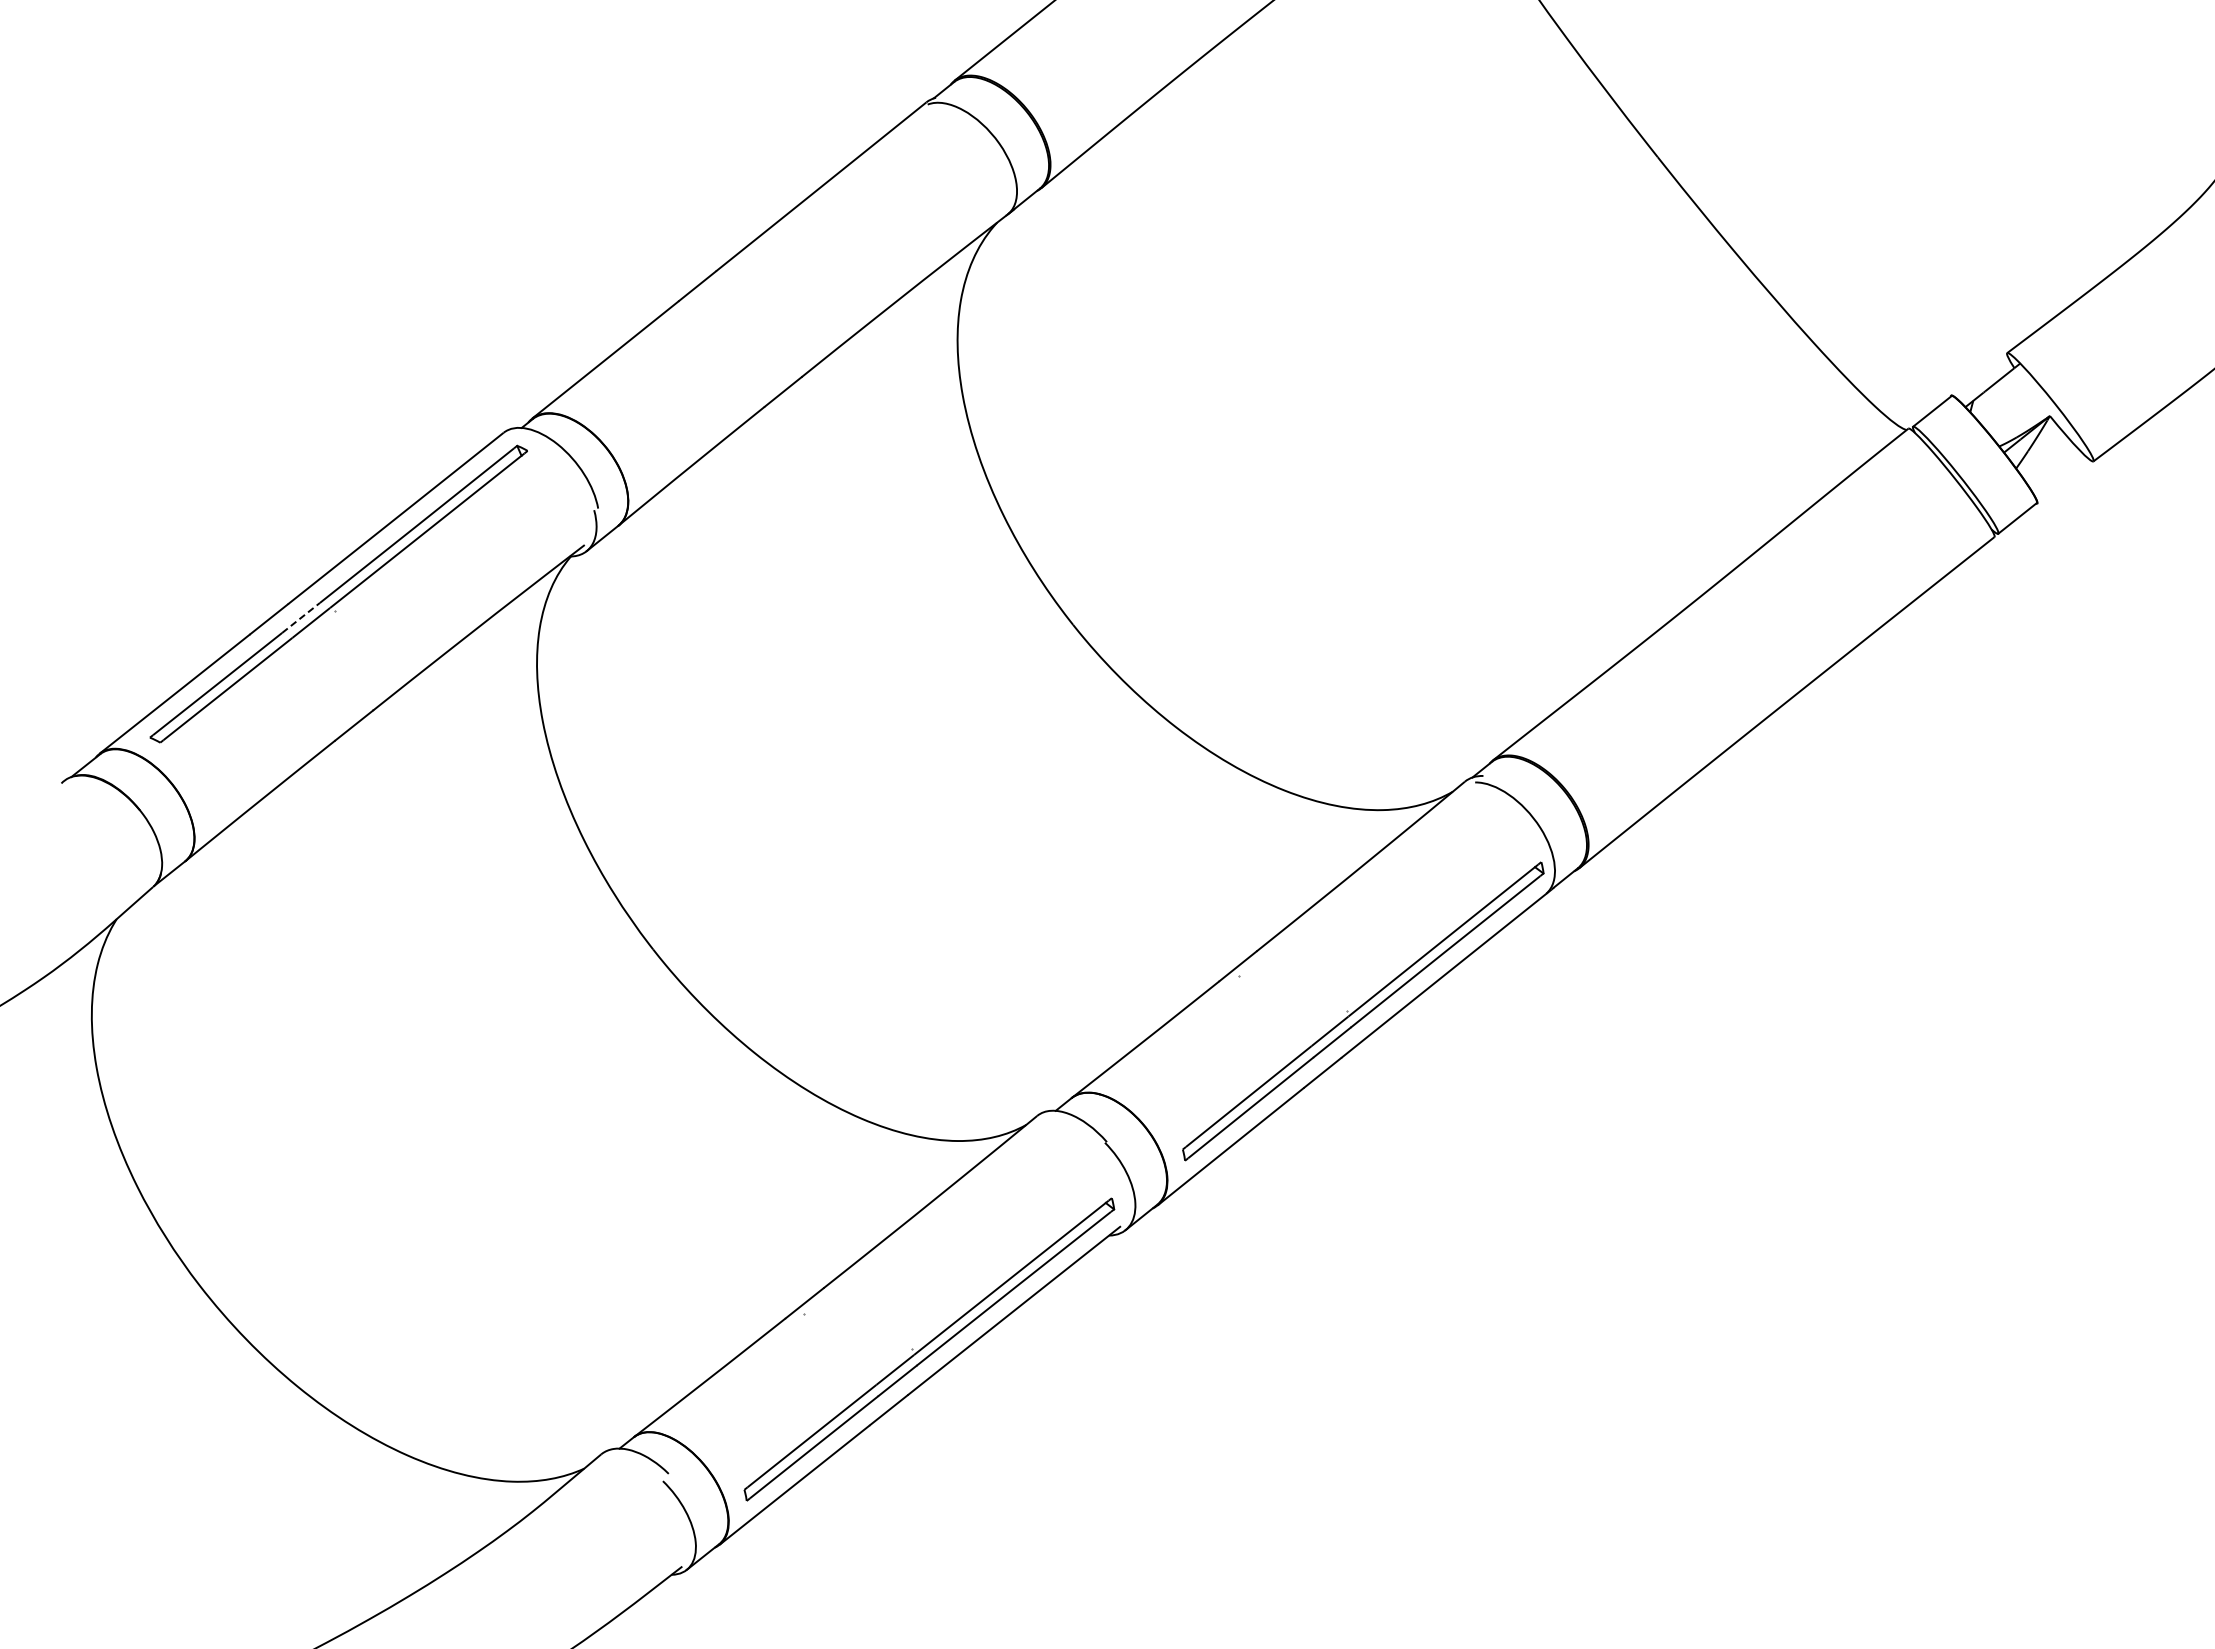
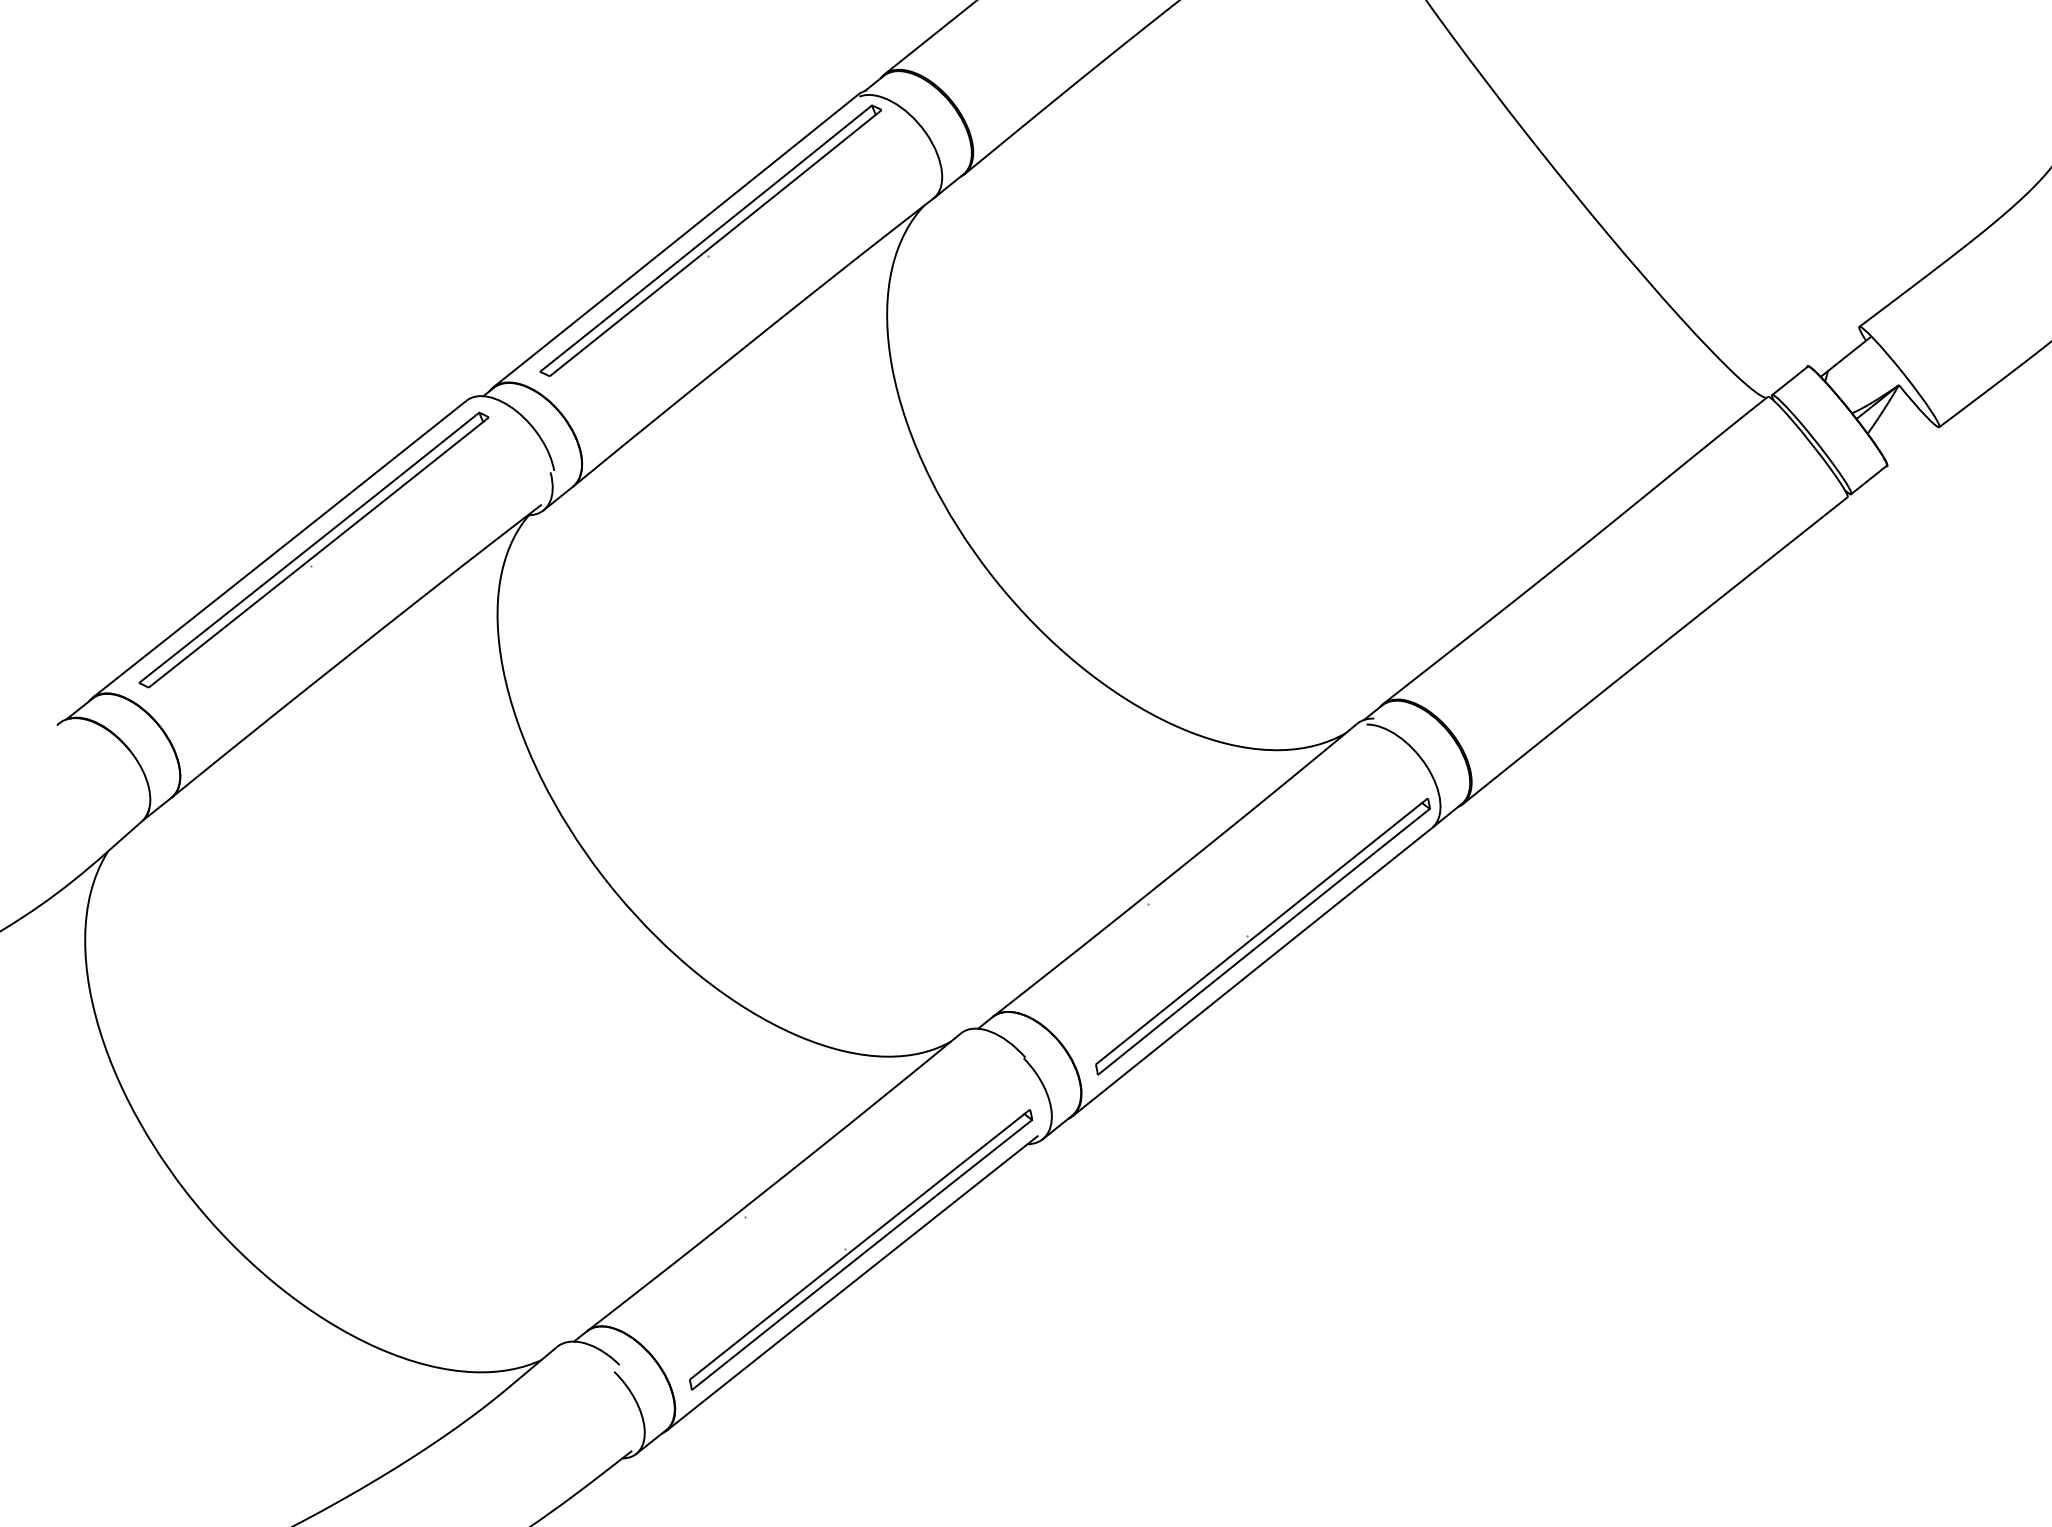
part: (767, 260) -> (711, 241), added
line: (301, 617) -> (279, 571), dashed -> solid

